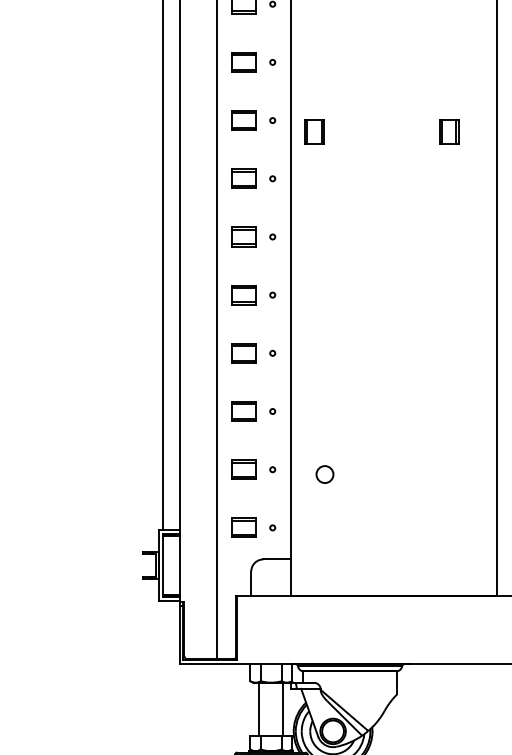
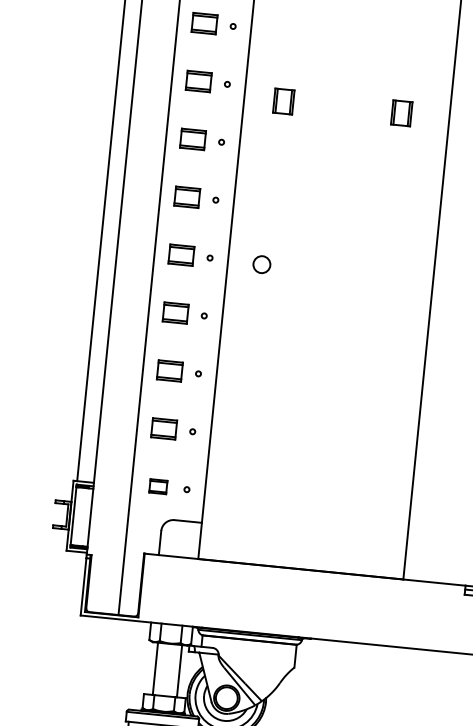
part: (314, 131) -> (283, 100), moved
circle: (324, 474) -> (261, 264), moved
part: (243, 527) -> (157, 486), size x0.7

